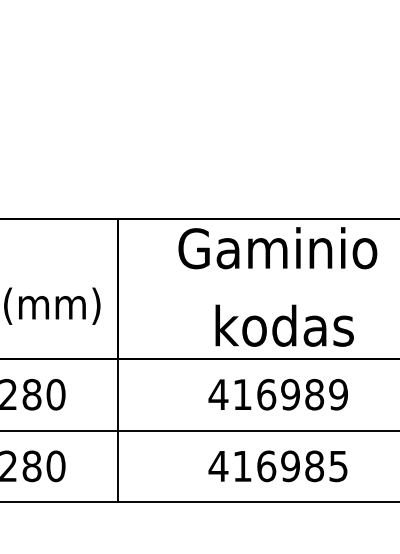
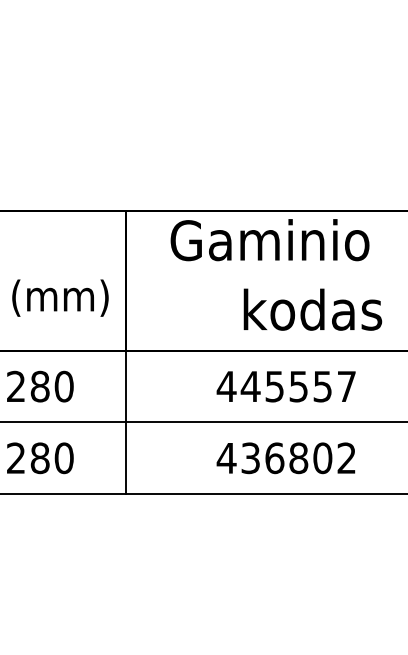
text: (277, 248) -> (269, 240), moved
text: (284, 325) -> (312, 309), moved
text: (290, 394) -> (298, 386), 416989 -> 445557
text: (290, 466) -> (298, 458), 416985 -> 436802

